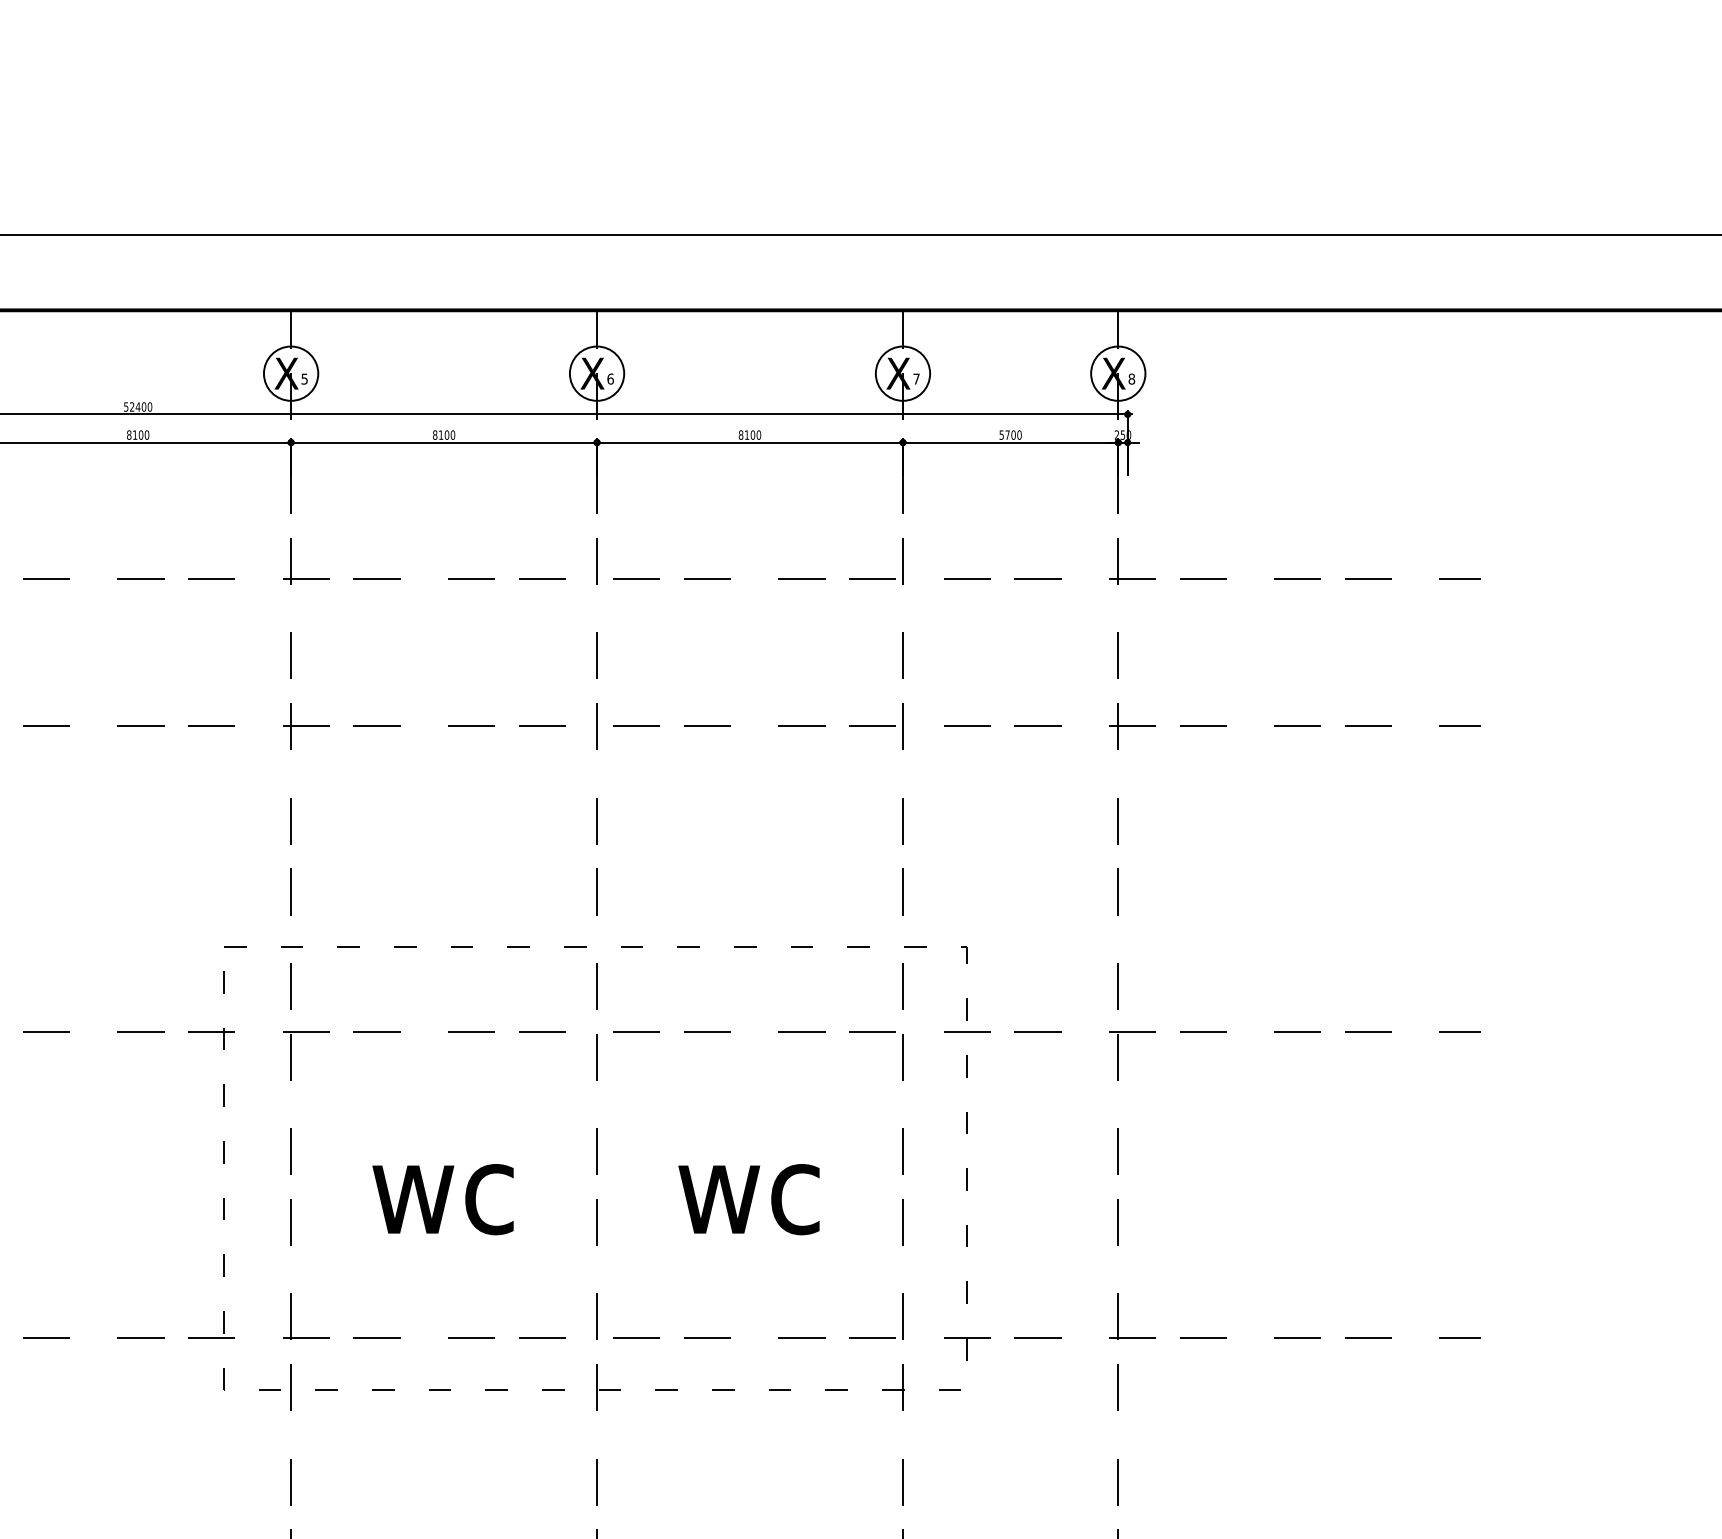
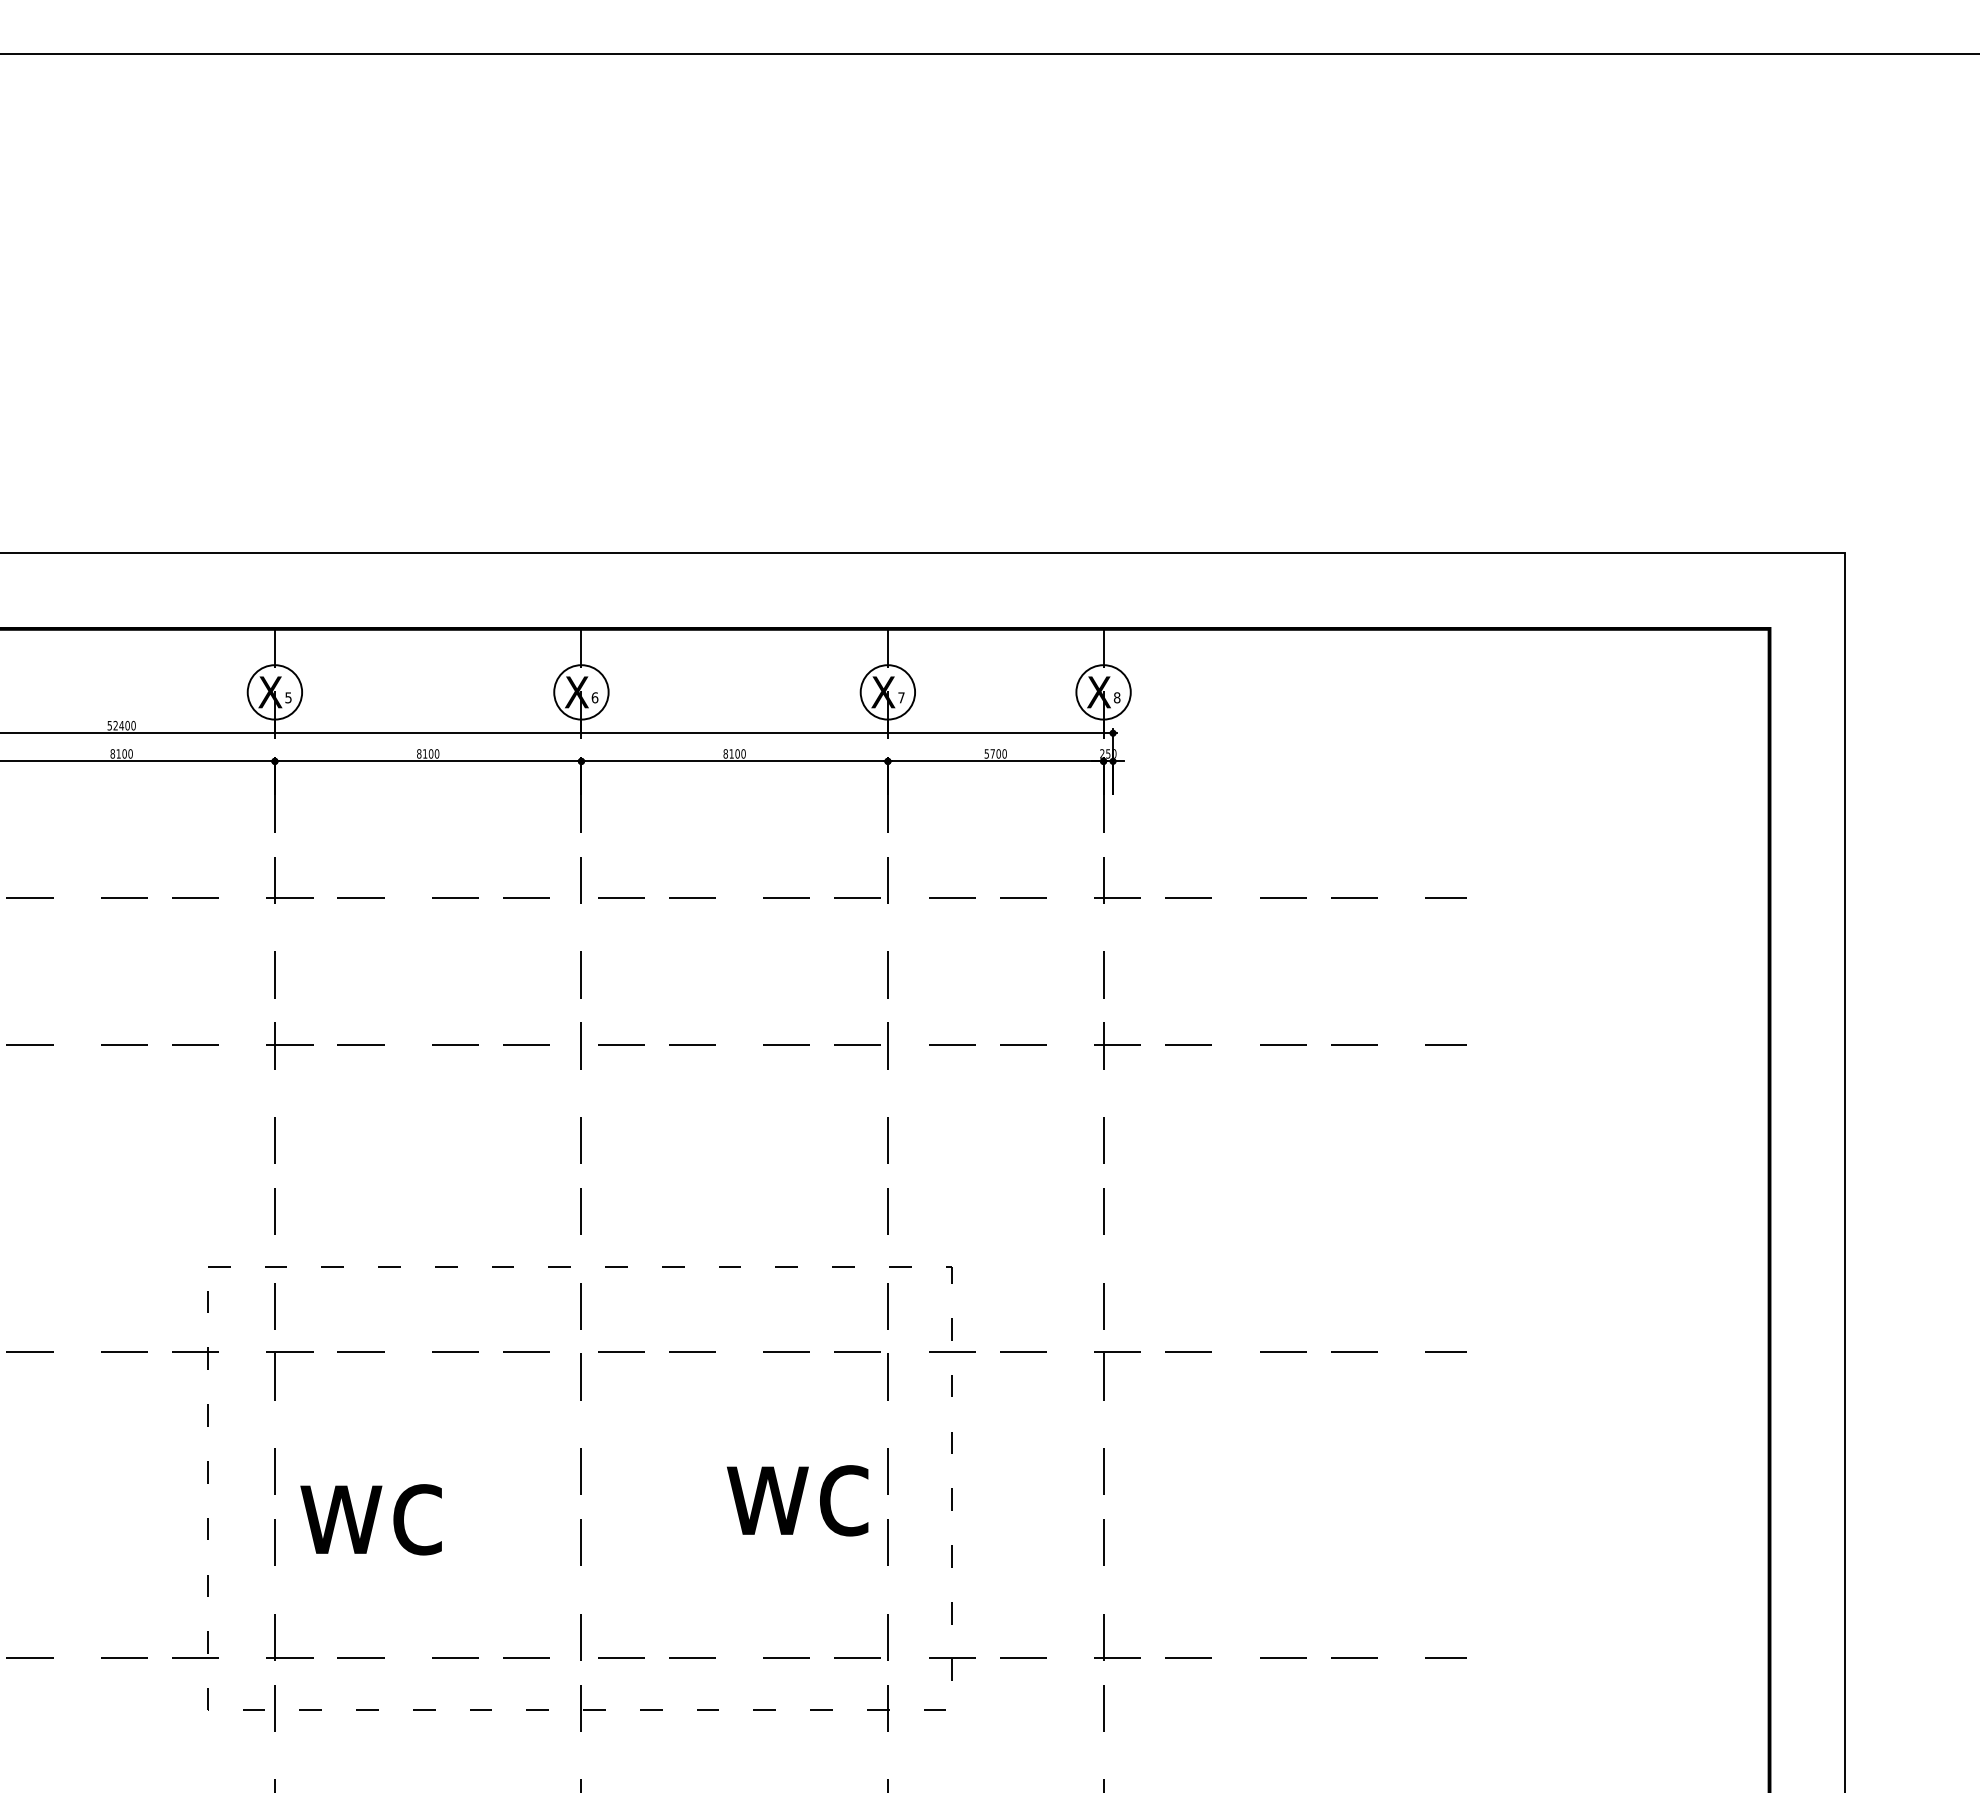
text: (442, 1199) -> (370, 1519), moved
text: (748, 1199) -> (797, 1500), moved

